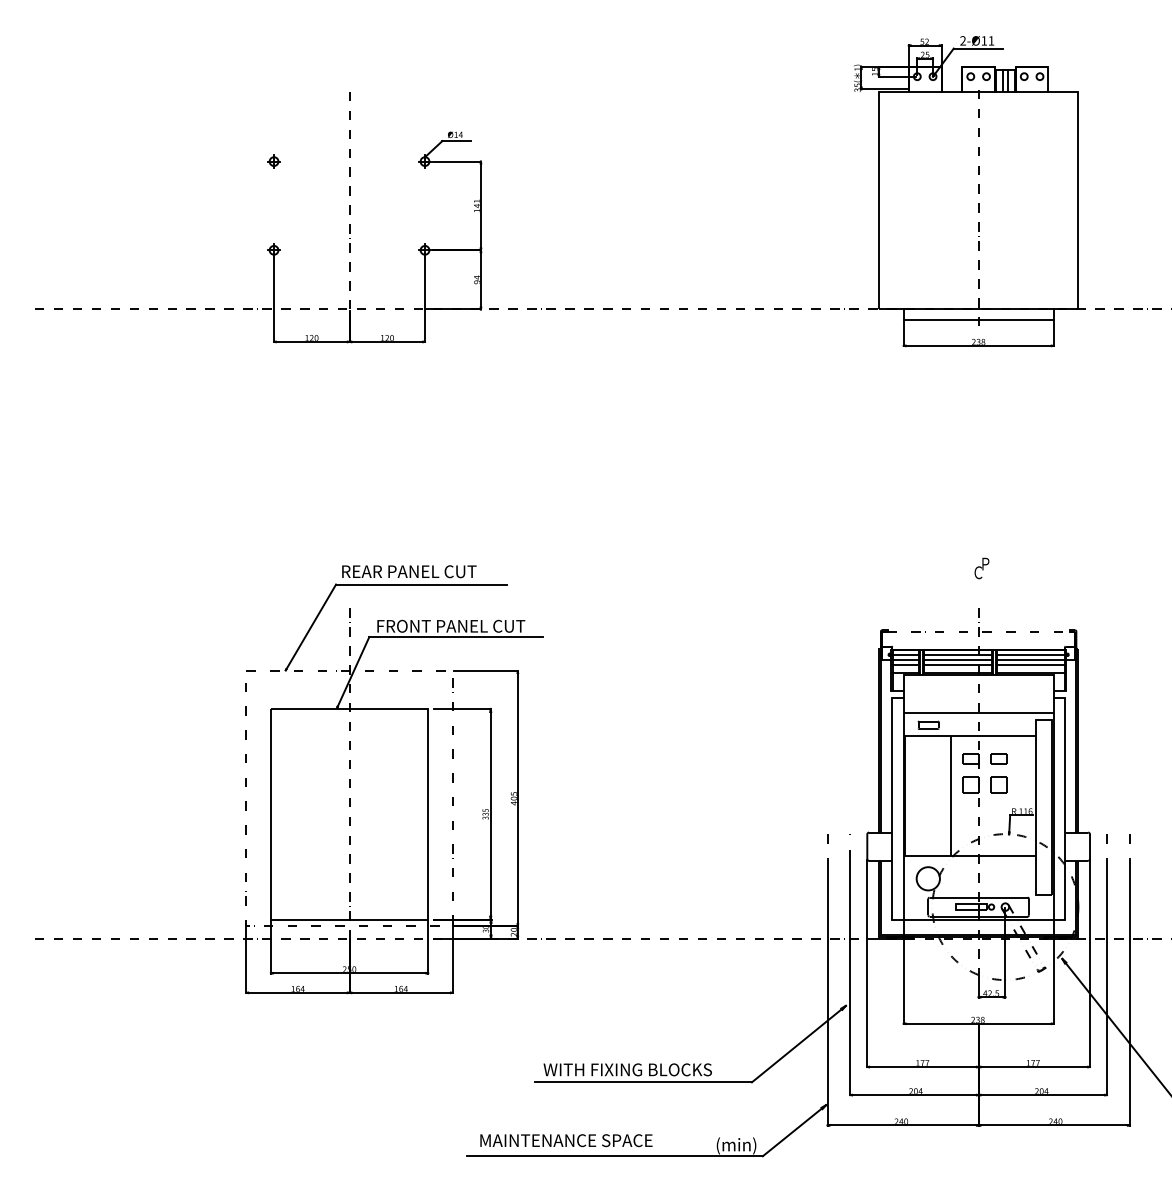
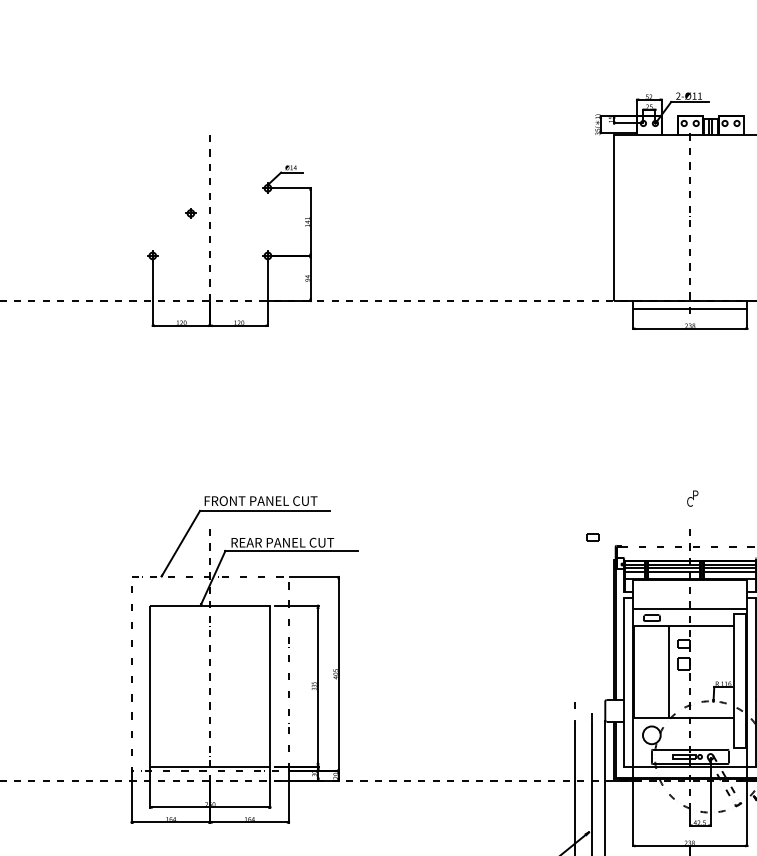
part: (273, 161) -> (190, 213), moved
text: (416, 571) -> (261, 500), REAR PANEL CUT -> FRONT PANEL CUT
text: (452, 625) -> (288, 542), FRONT PANEL CUT -> REAR PANEL CUT
part: (998, 758) -> (592, 537), moved
part: (998, 784) -> (705, 663), removed

